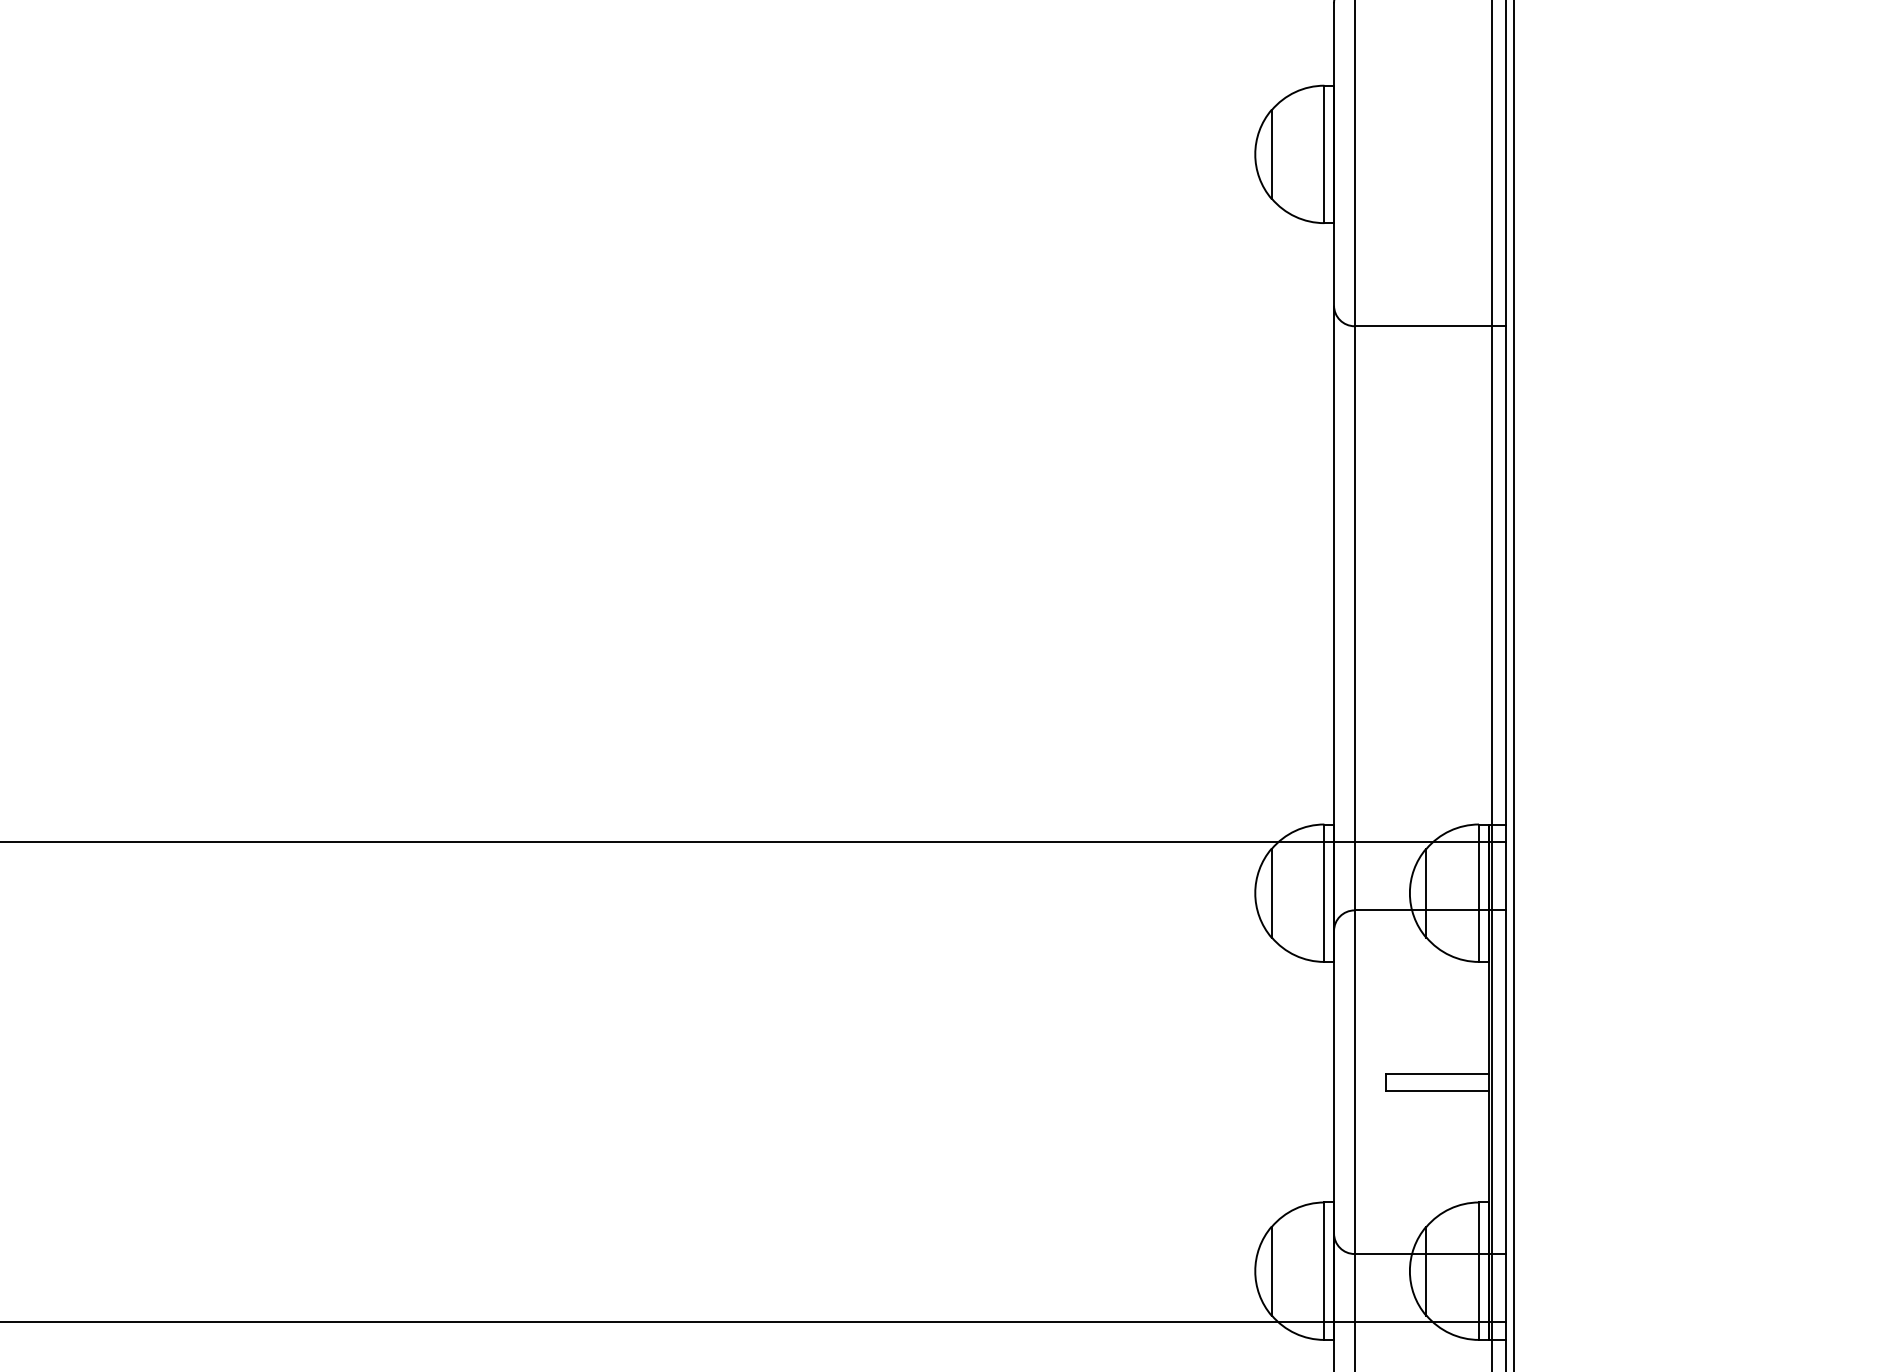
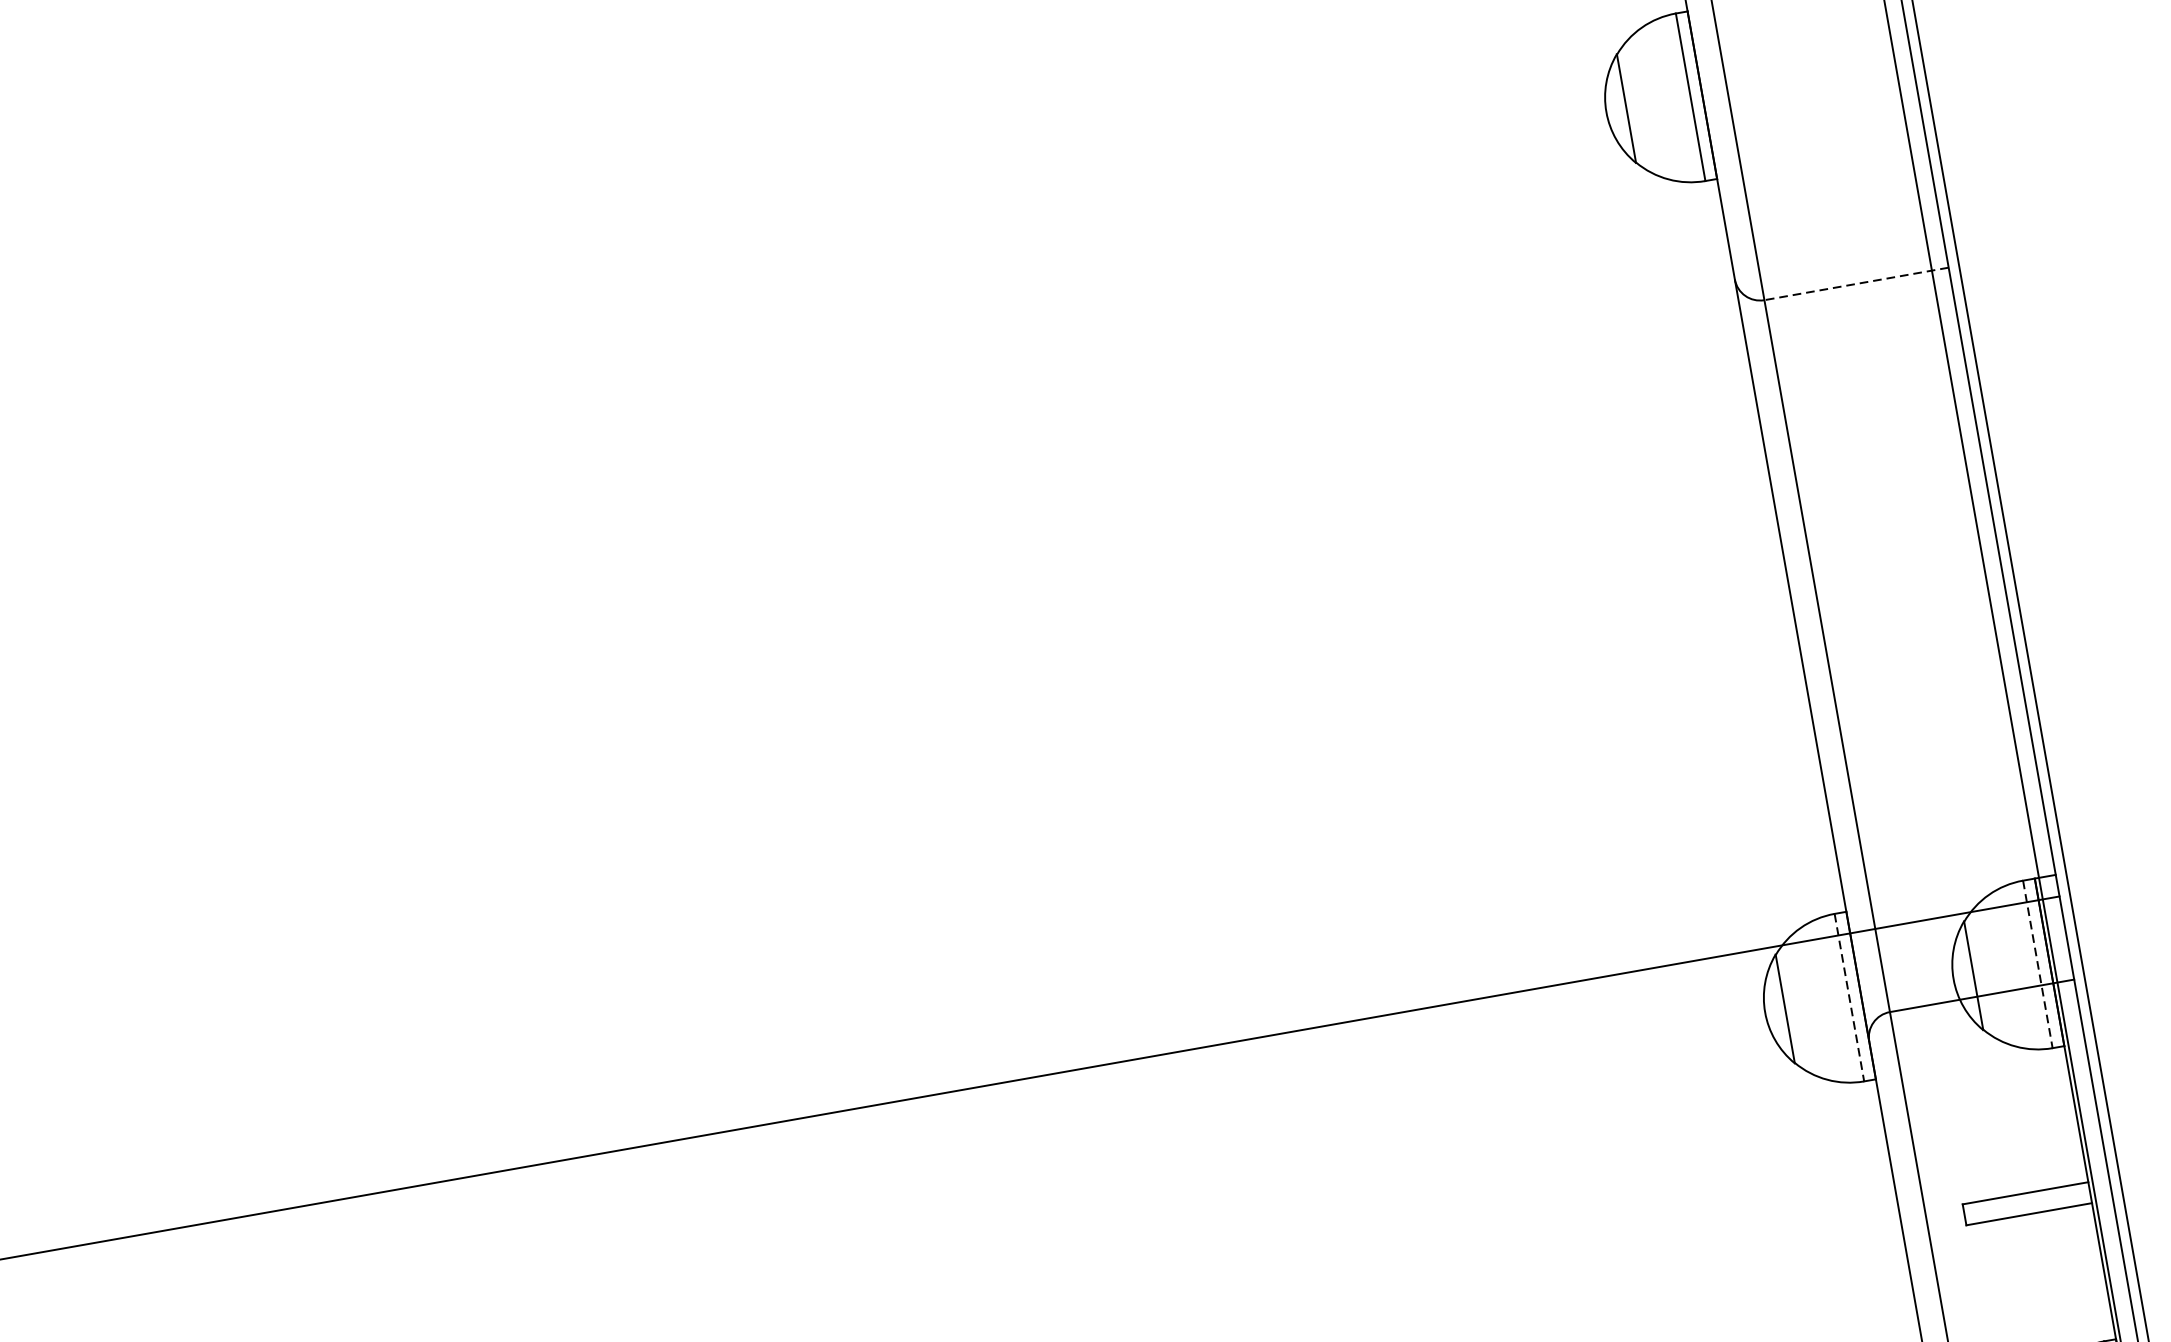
line: (1430, 326) -> (1856, 284), solid -> dashed
line: (1324, 893) -> (1849, 997), solid -> dashed
line: (1479, 893) -> (2038, 964), solid -> dashed

